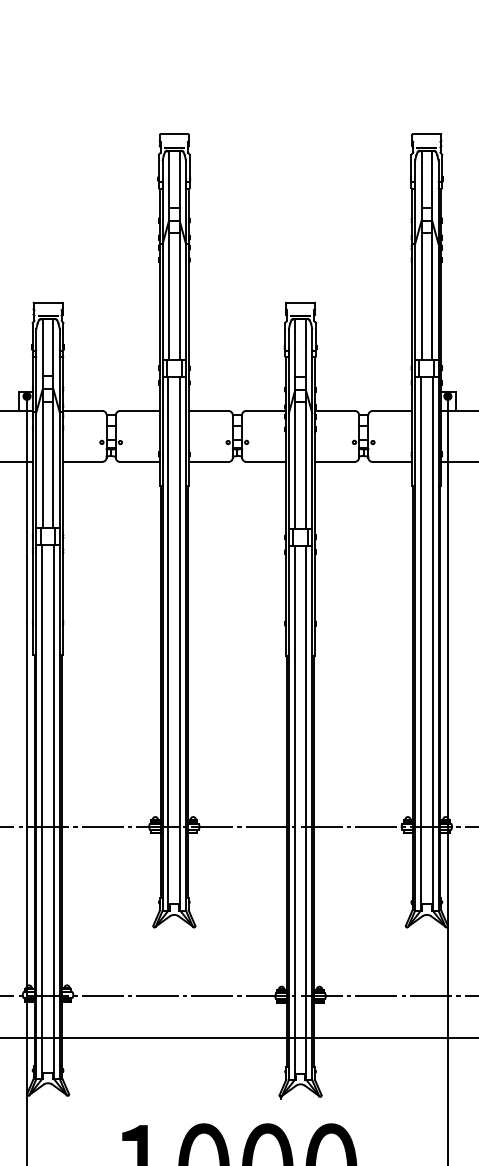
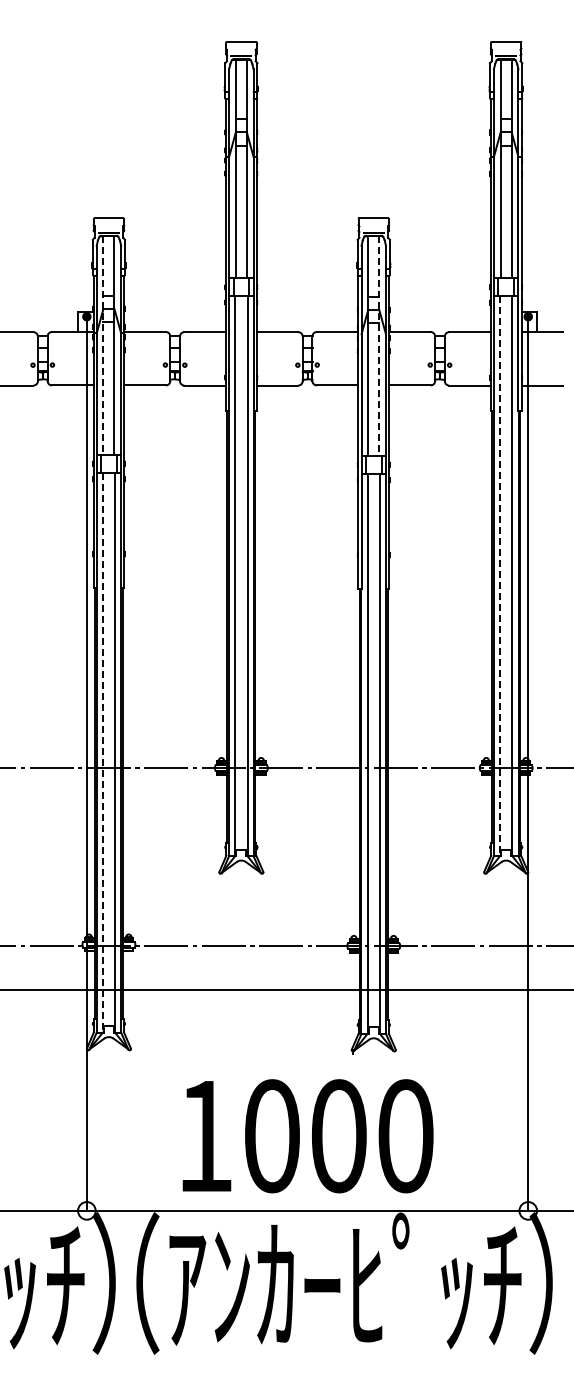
line: (42, 424) -> (103, 346), solid -> dashed
line: (306, 424) -> (379, 346), solid -> dashed
line: (421, 644) -> (500, 576), solid -> dashed
line: (41, 812) -> (102, 753), solid -> dashed

